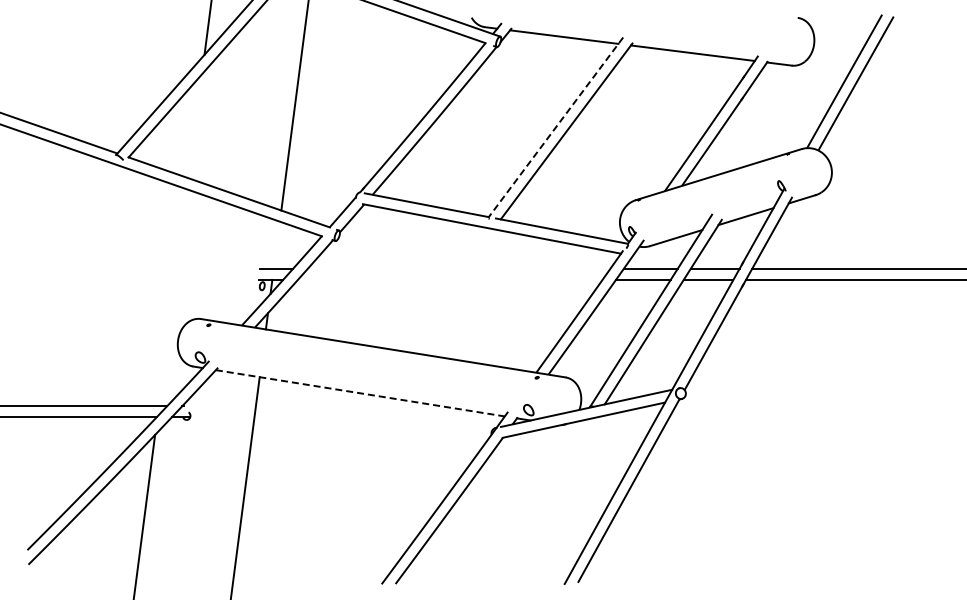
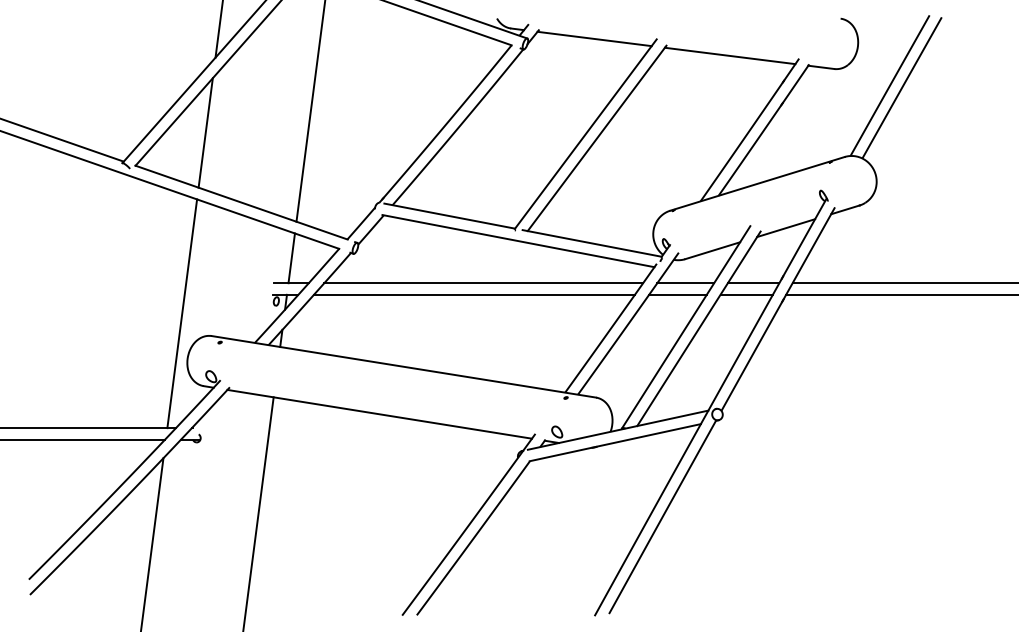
line: (195, 126) -> (206, 133), added
line: (555, 127) -> (585, 134), dashed -> solid
line: (276, 244) -> (291, 257), added
line: (458, 268) -> (483, 282), added
line: (449, 279) -> (473, 294), added
line: (172, 297) -> (181, 313), added
line: (360, 393) -> (379, 414), dashed -> solid

